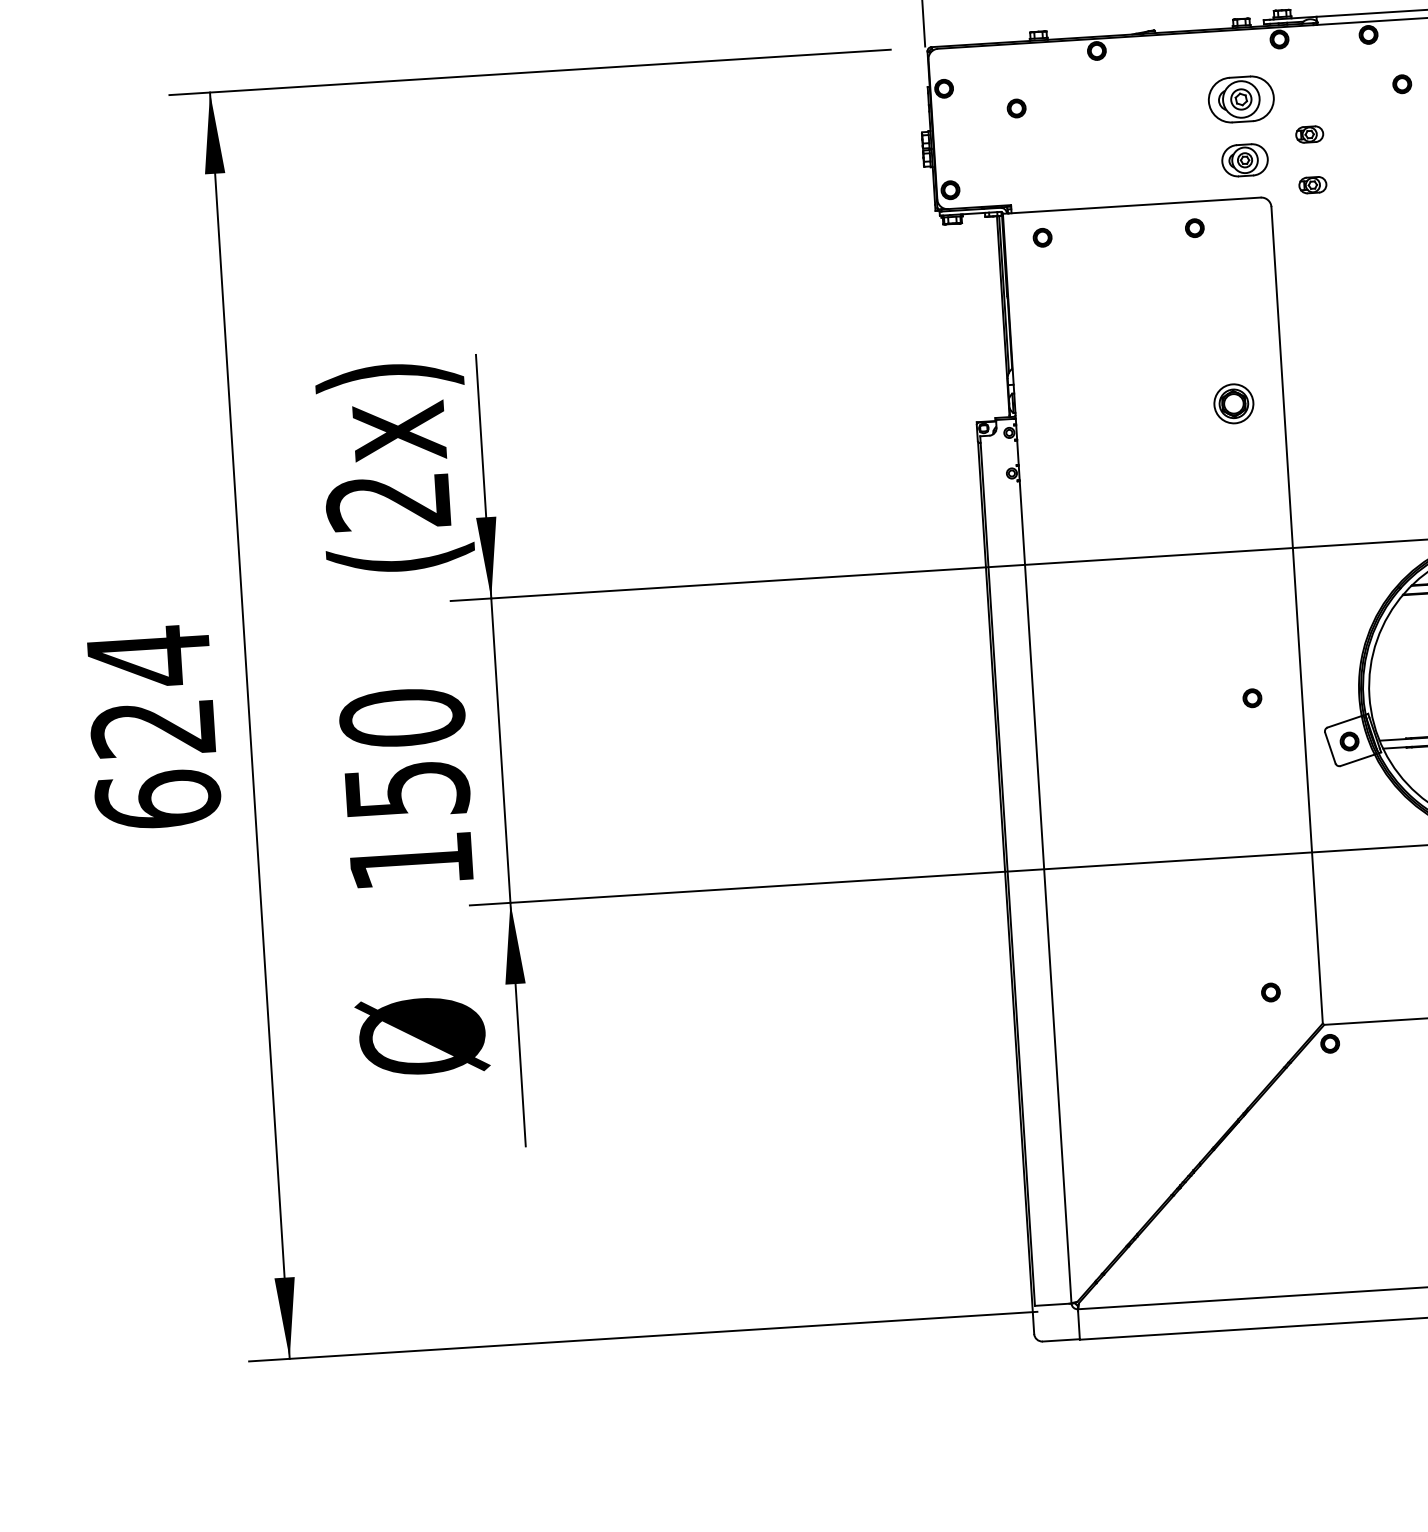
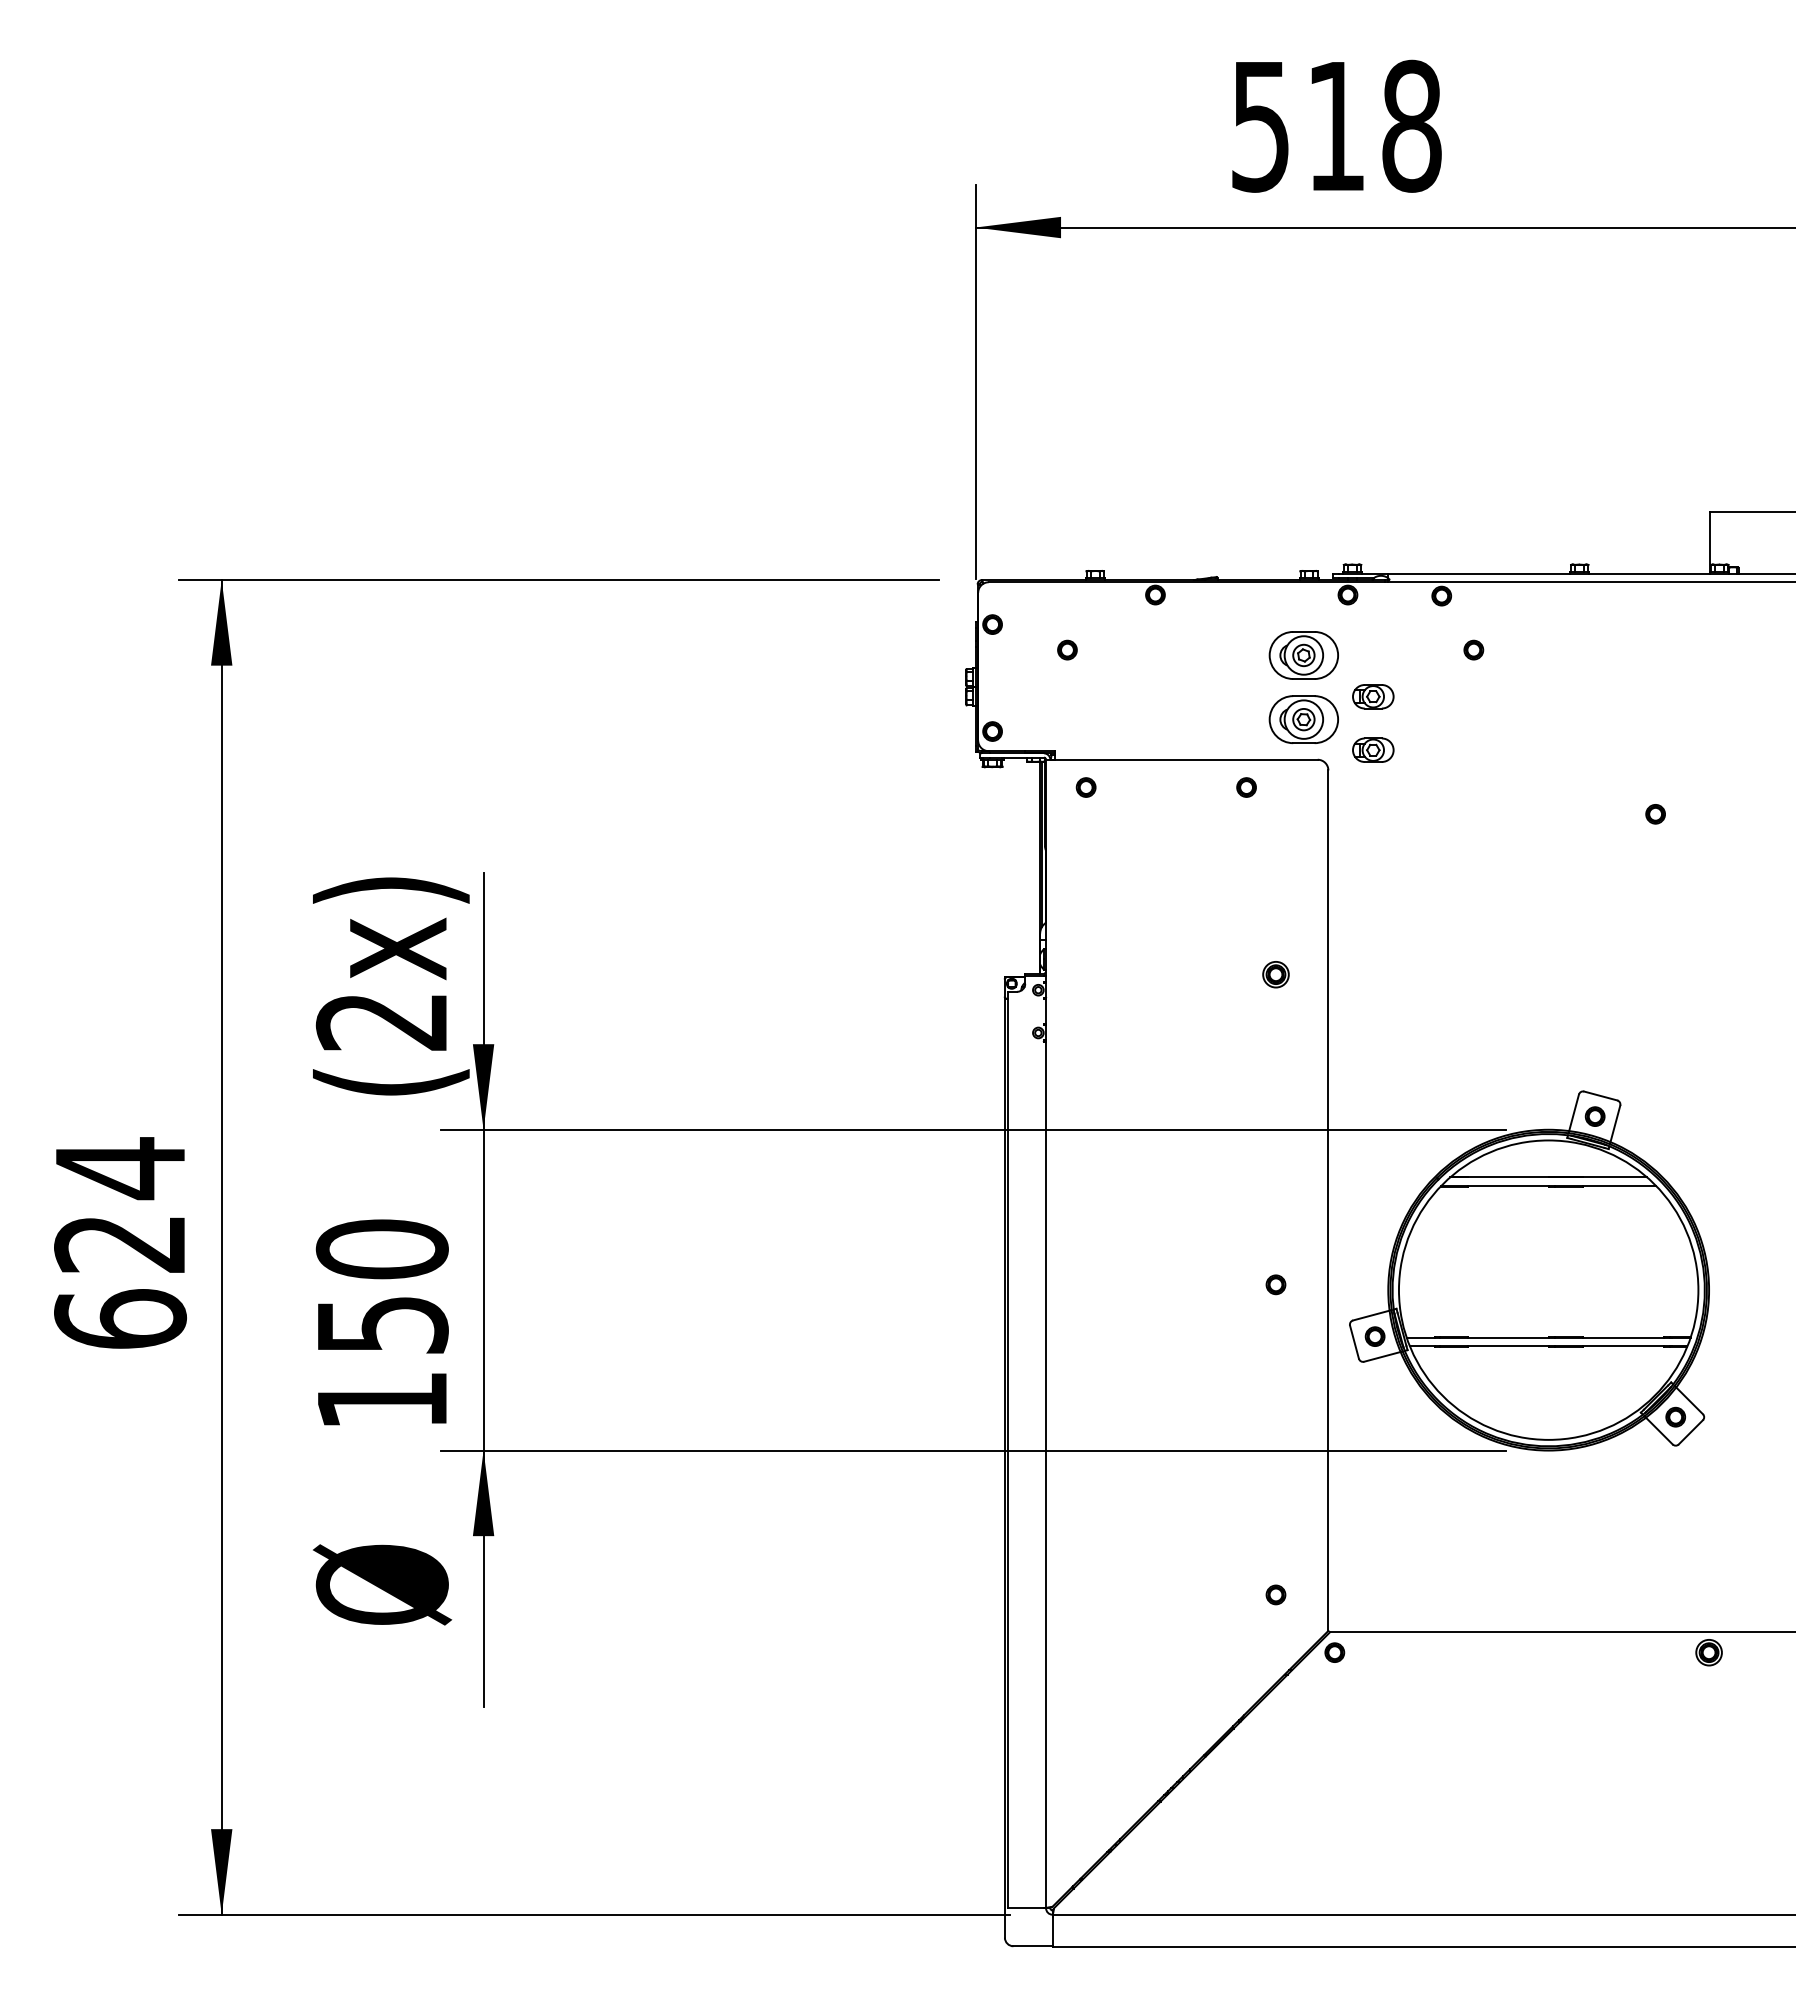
part: (1309, 134) -> (1373, 696), size x1.43
part: (1244, 160) -> (1303, 719), size x1.43
part: (1312, 184) -> (1373, 749), size x1.43
part: (1233, 403) -> (1275, 974), size x0.62

